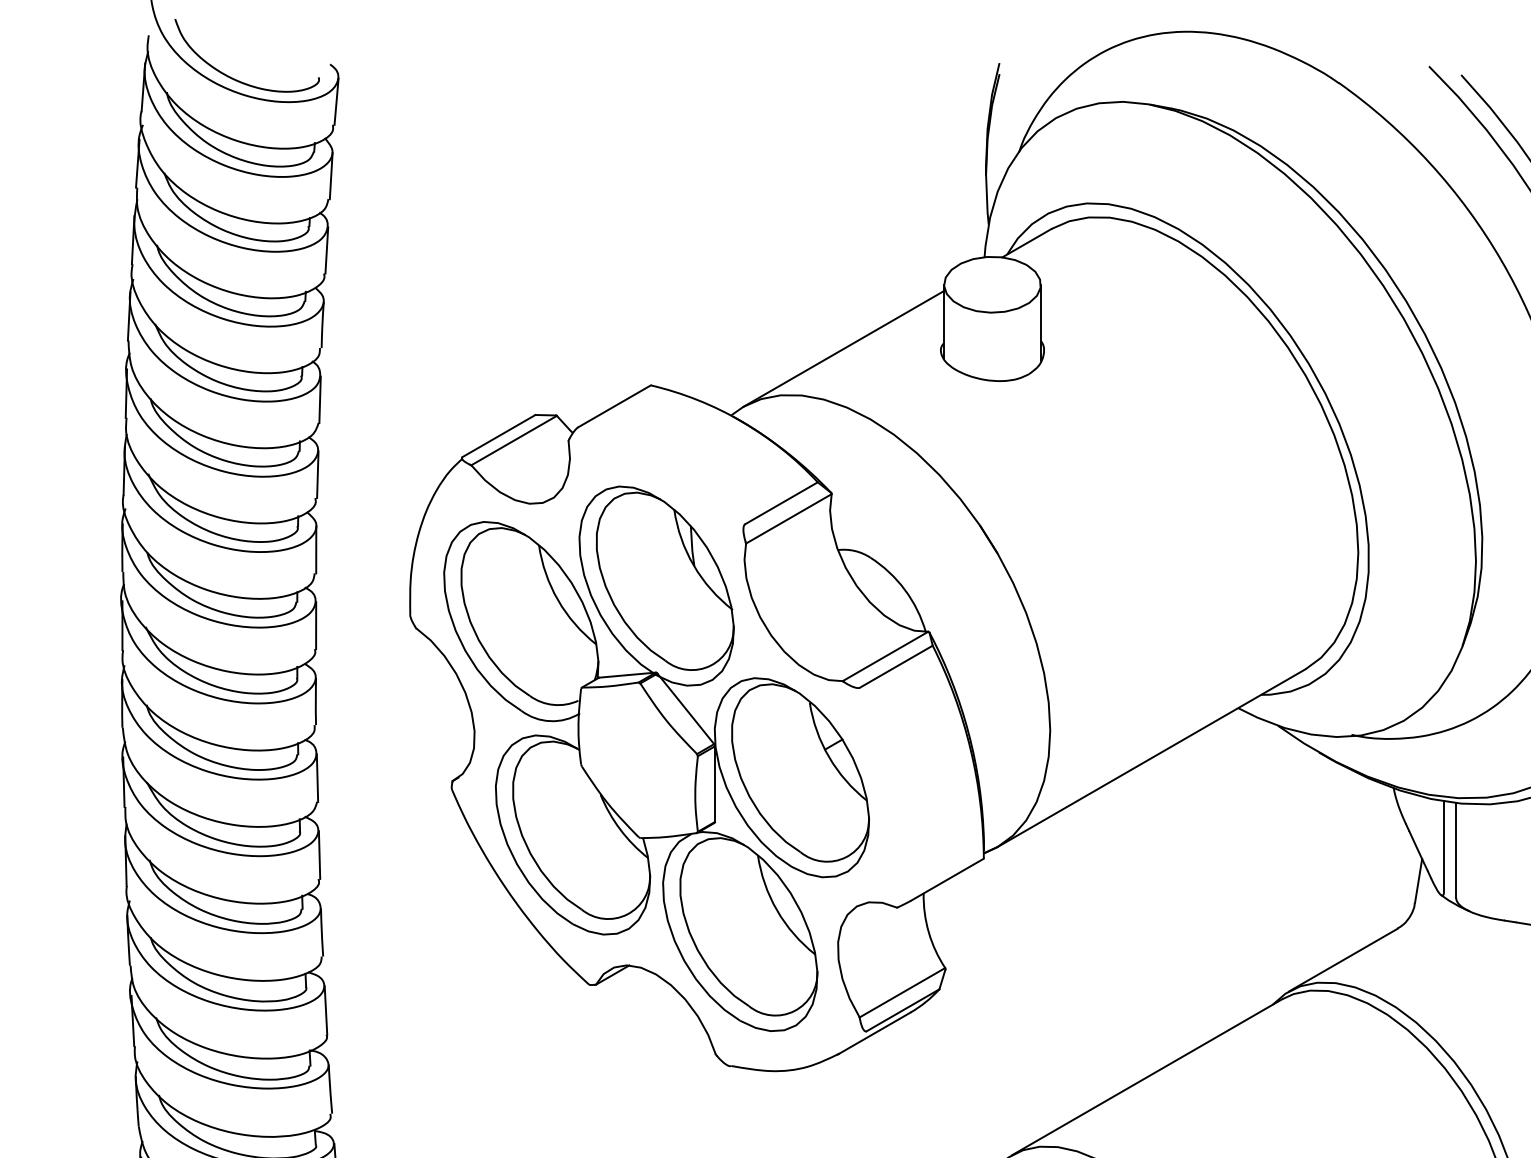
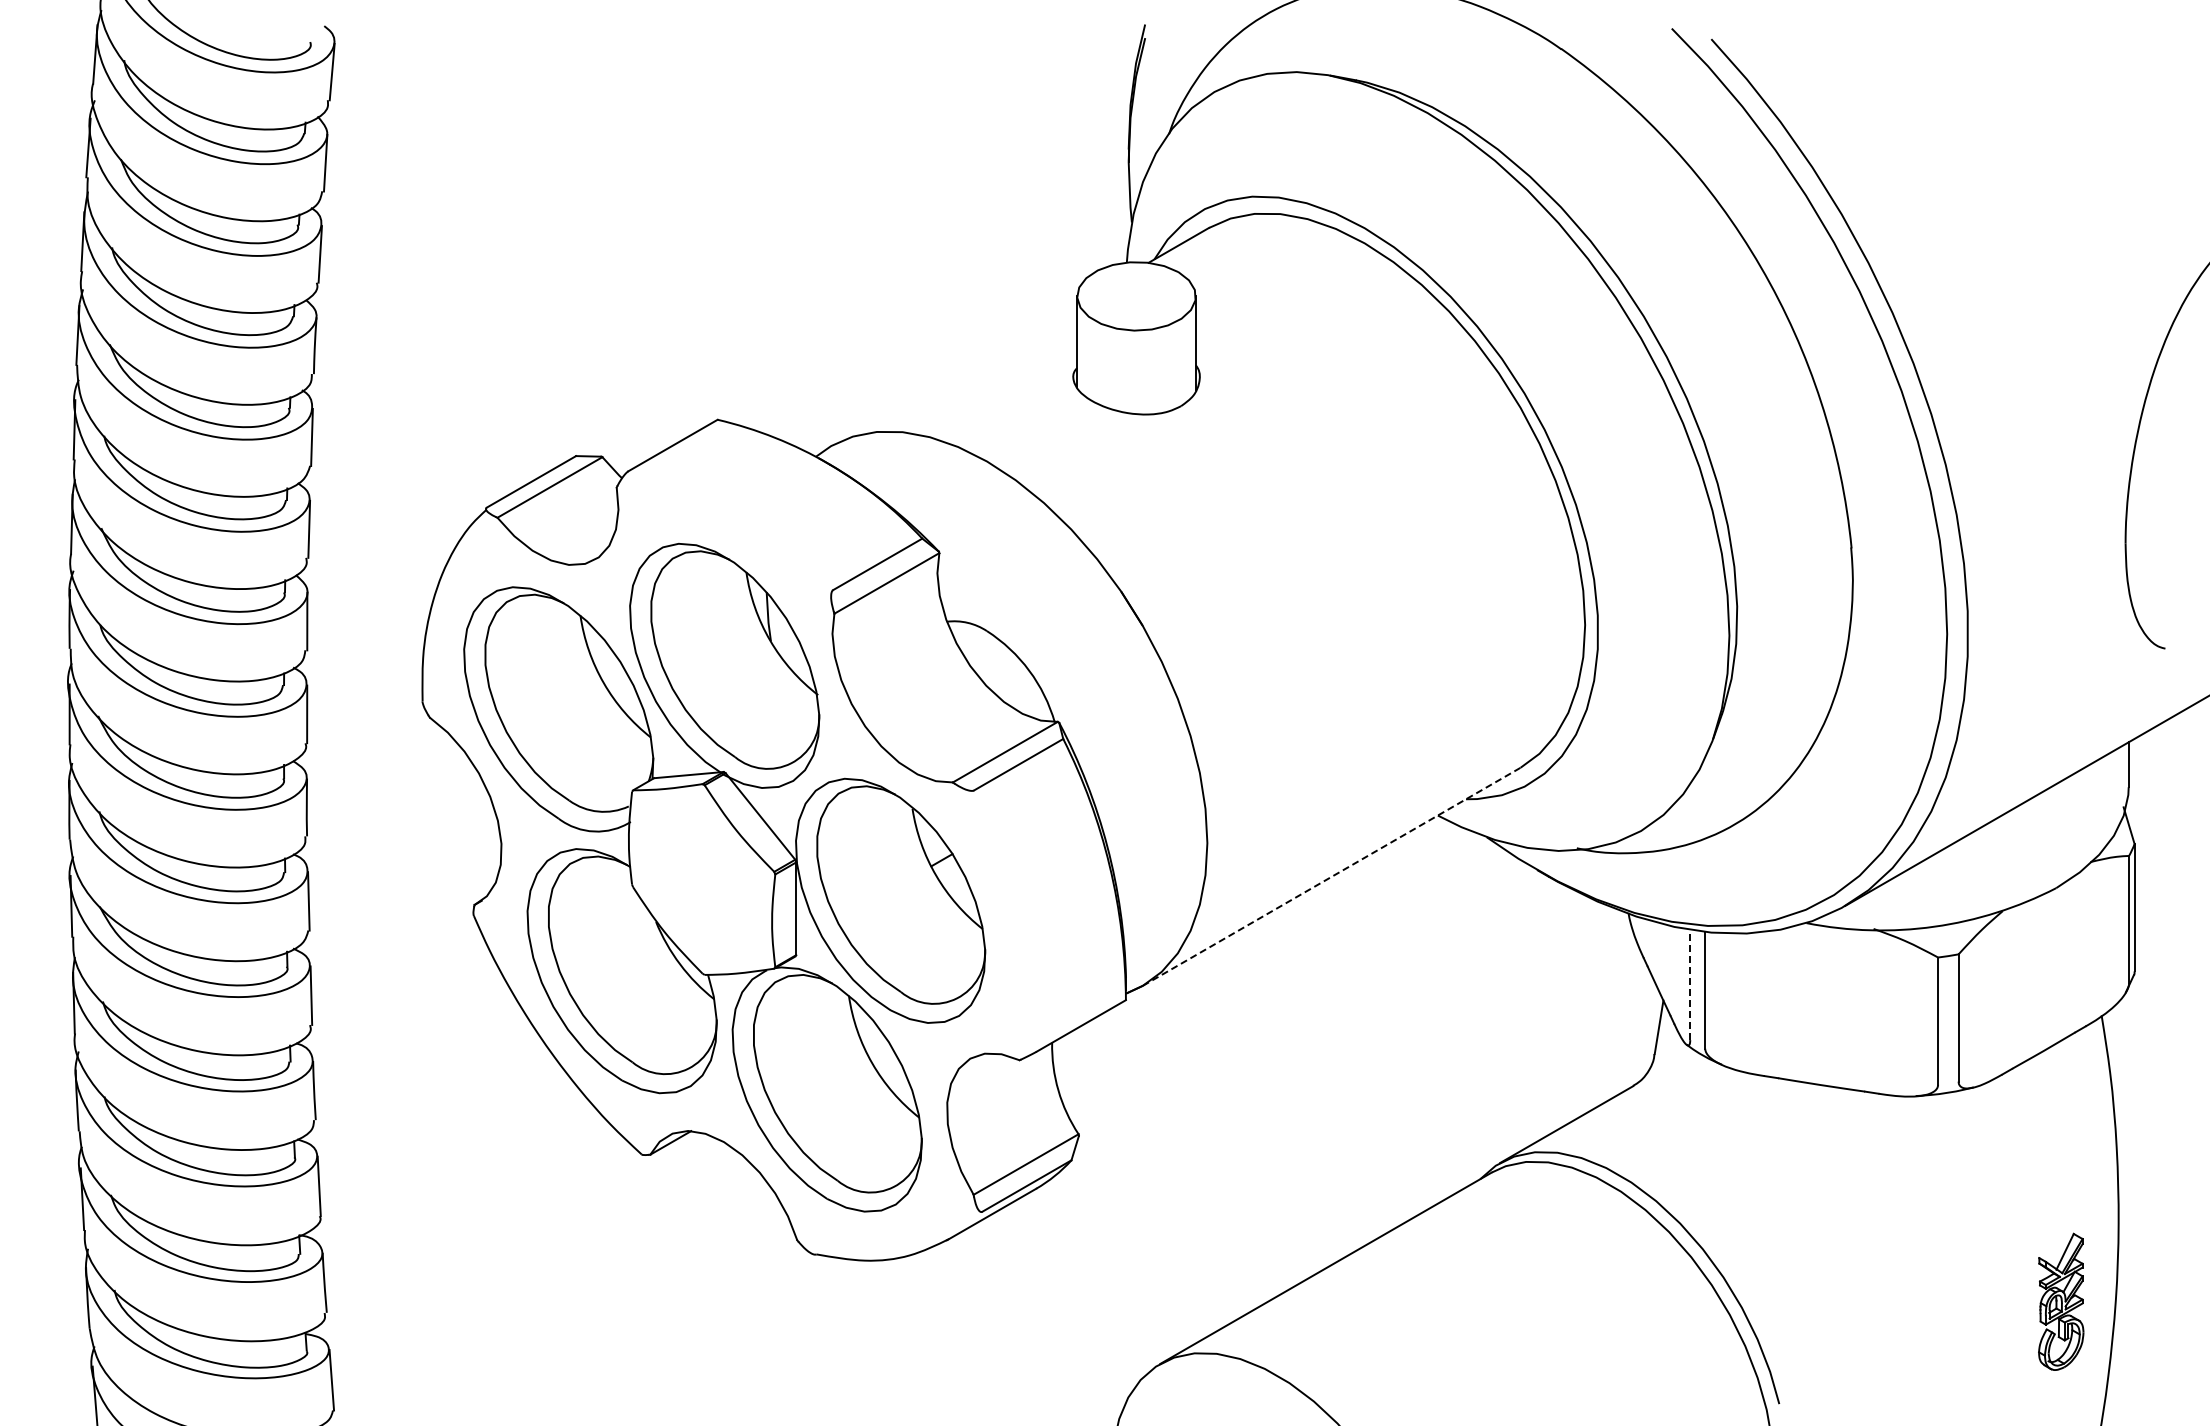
line: (844, 349) -> (954, 375), removed
line: (1152, 757) -> (1332, 876), solid -> dashed
line: (1444, 845) -> (1690, 984), solid -> dashed

